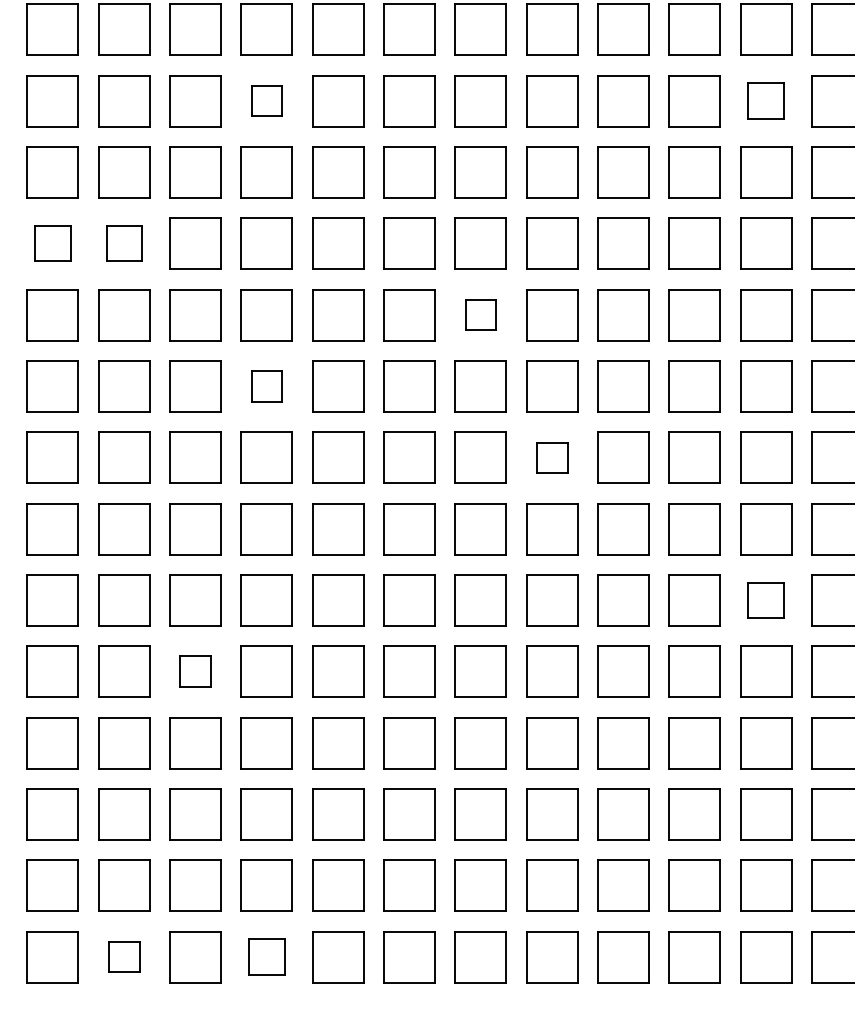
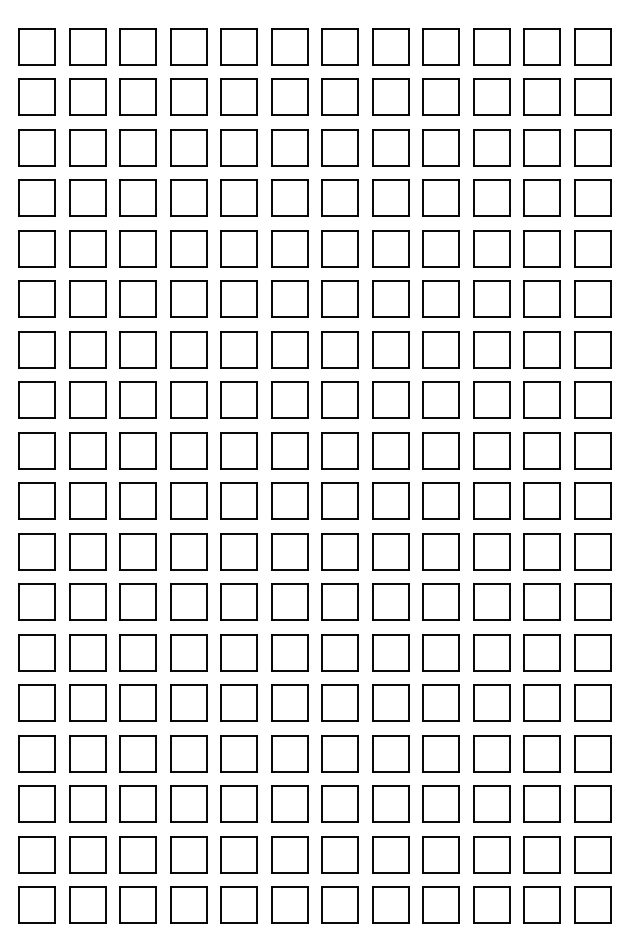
part: (266, 100) -> (188, 298), size x1.67
part: (765, 100) -> (541, 298), size x1.43
part: (51, 242) -> (36, 399), size x1.43
part: (124, 242) -> (87, 399), size x1.43
part: (479, 314) -> (339, 450), size x1.67
part: (266, 385) -> (188, 500), size x1.67
part: (551, 457) -> (390, 551), size x1.67
part: (765, 599) -> (541, 652), size x1.43
part: (194, 670) -> (137, 702), size x1.67
part: (124, 955) -> (87, 904), size x1.67
part: (266, 955) -> (188, 904), size x1.43

